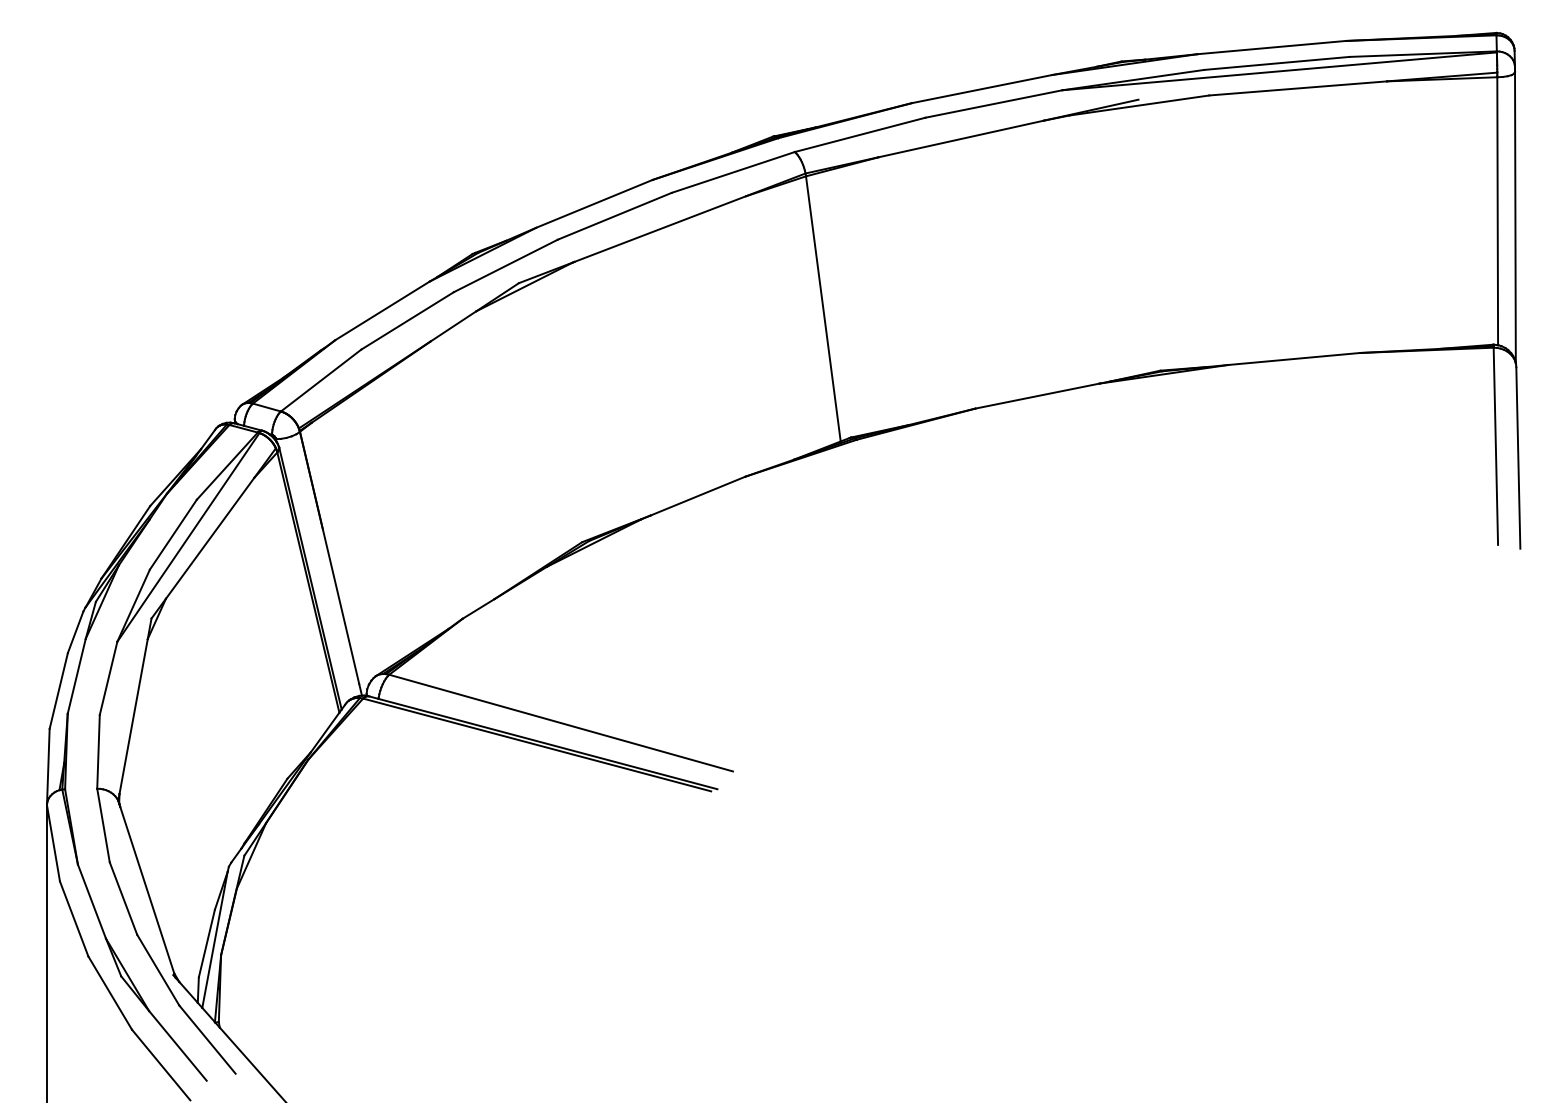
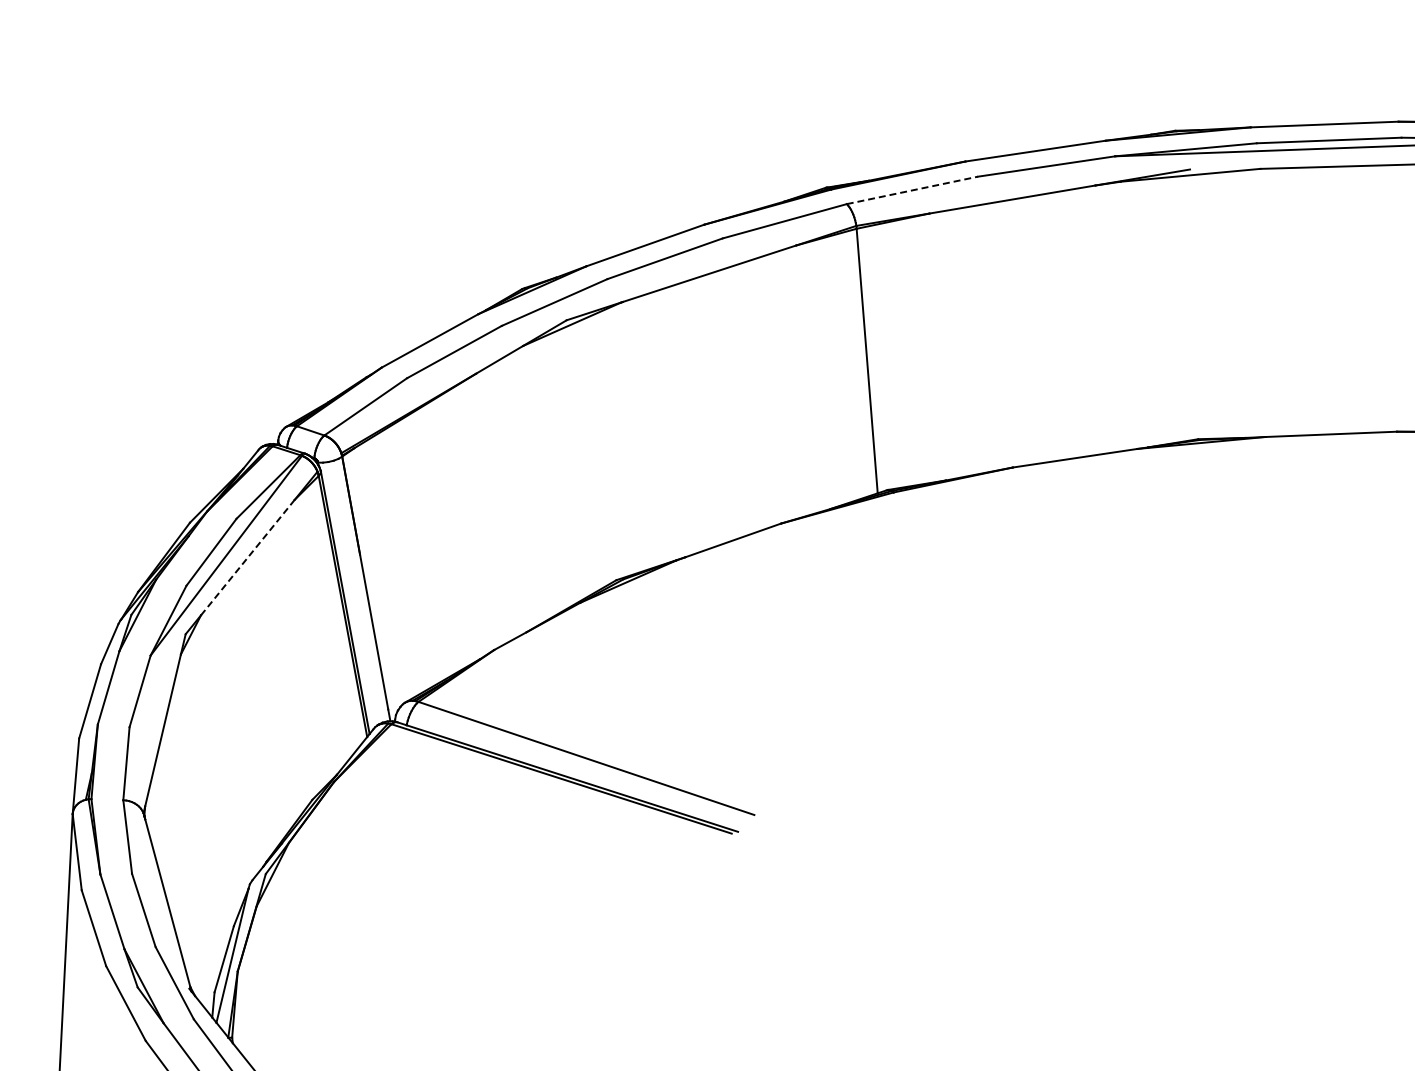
line: (860, 134) -> (912, 190), solid -> dashed
line: (210, 538) -> (248, 557), solid -> dashed

